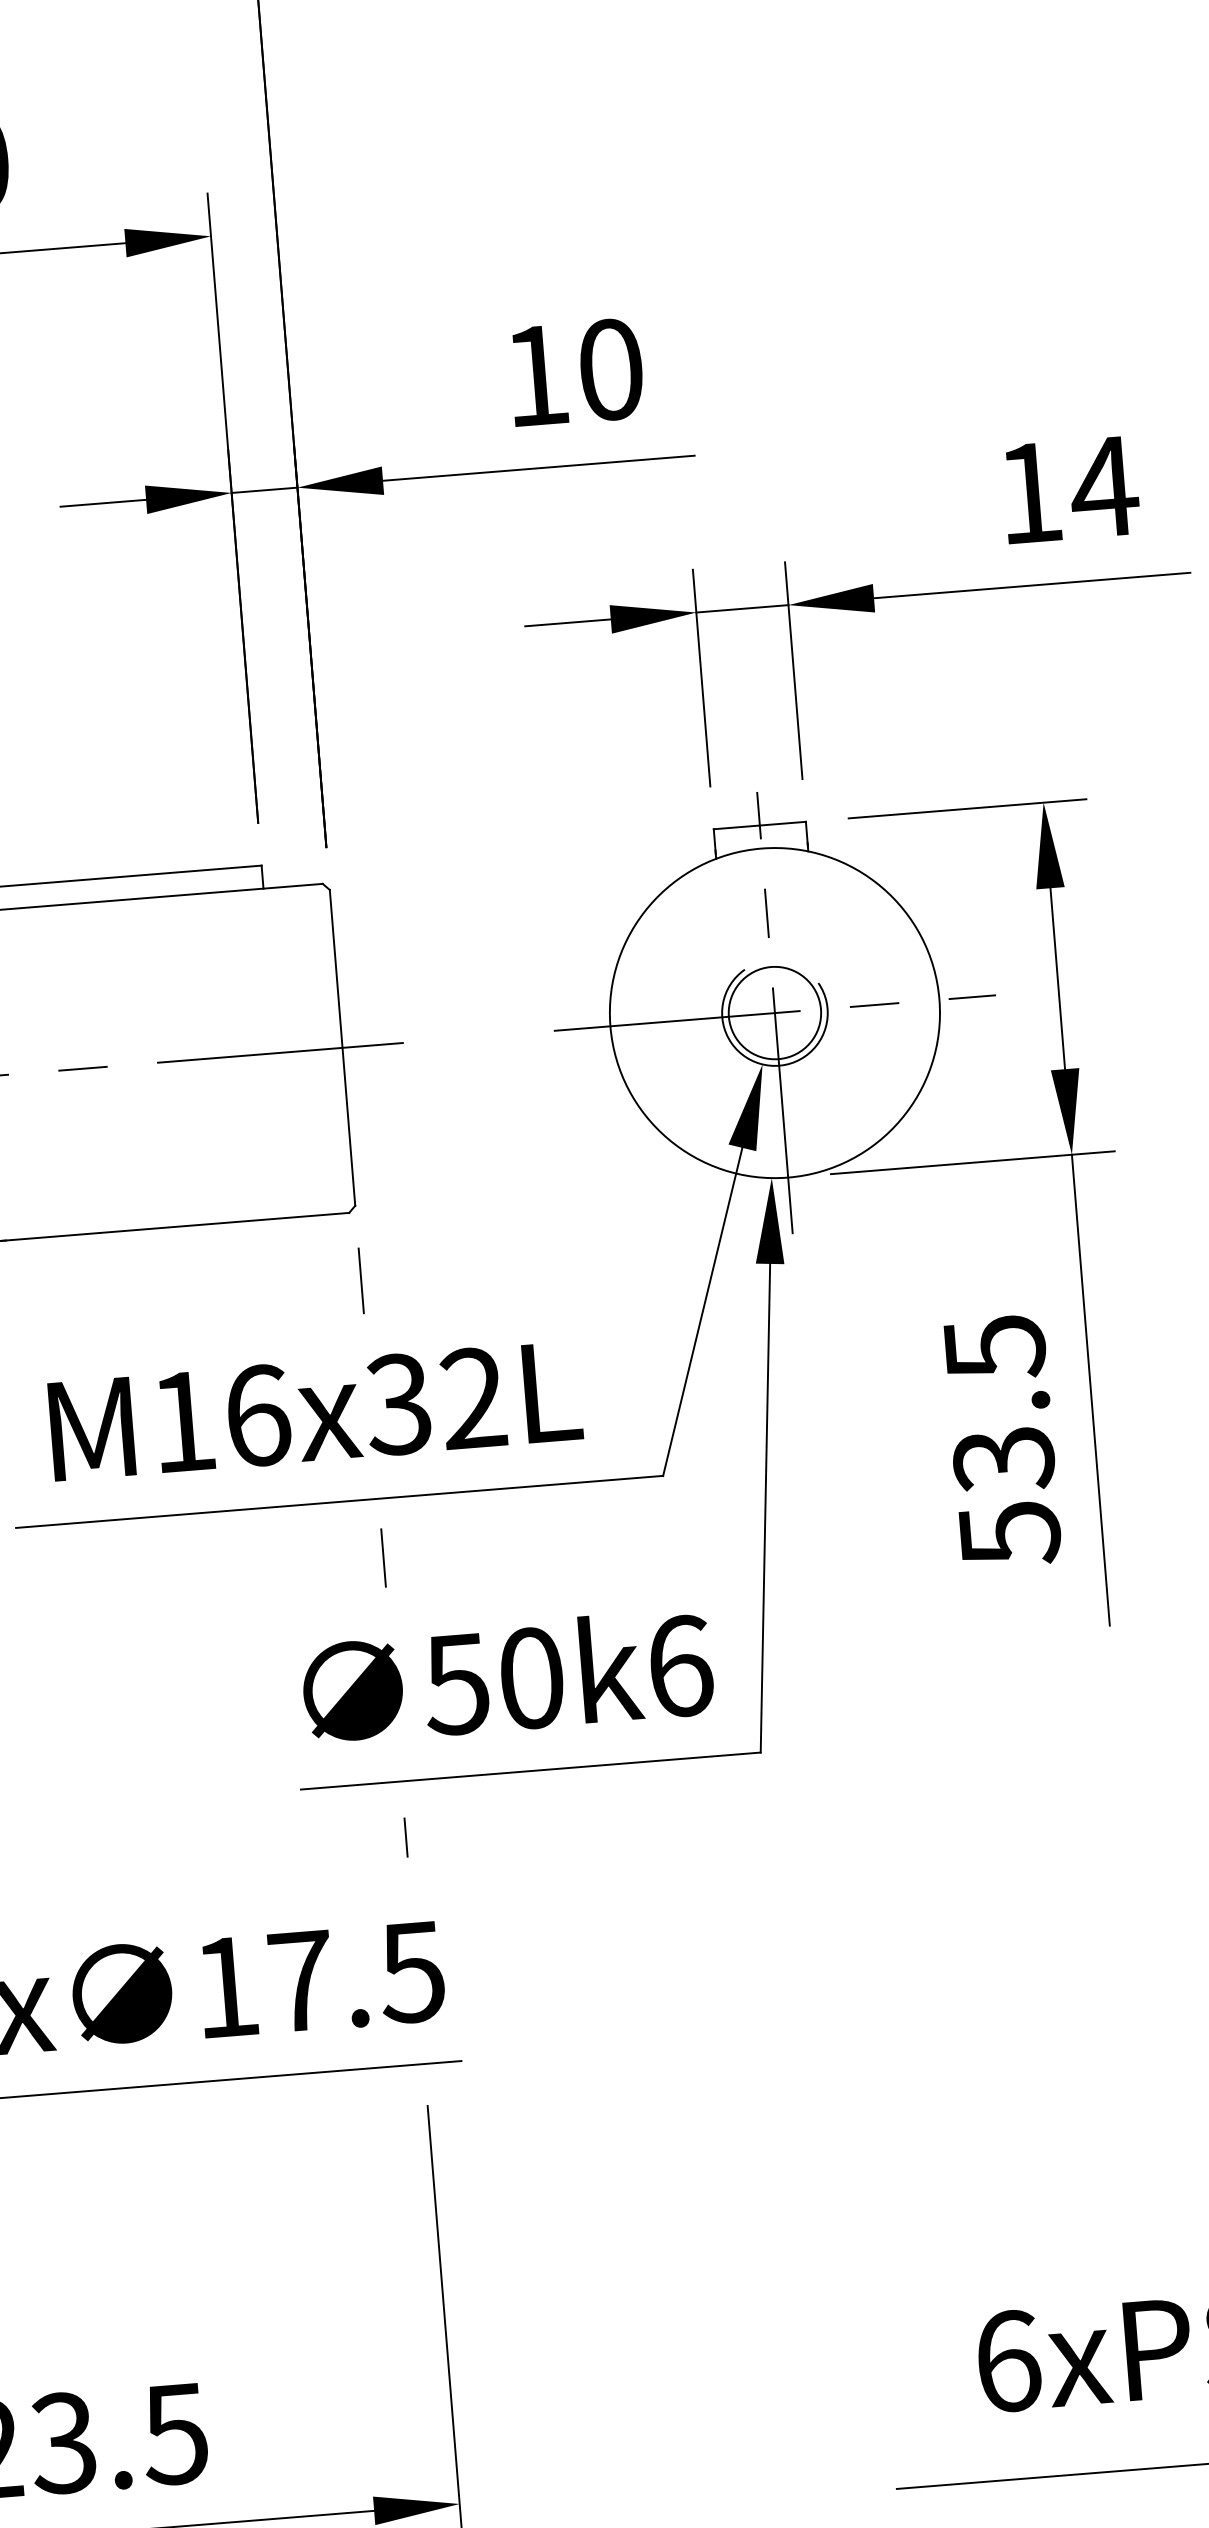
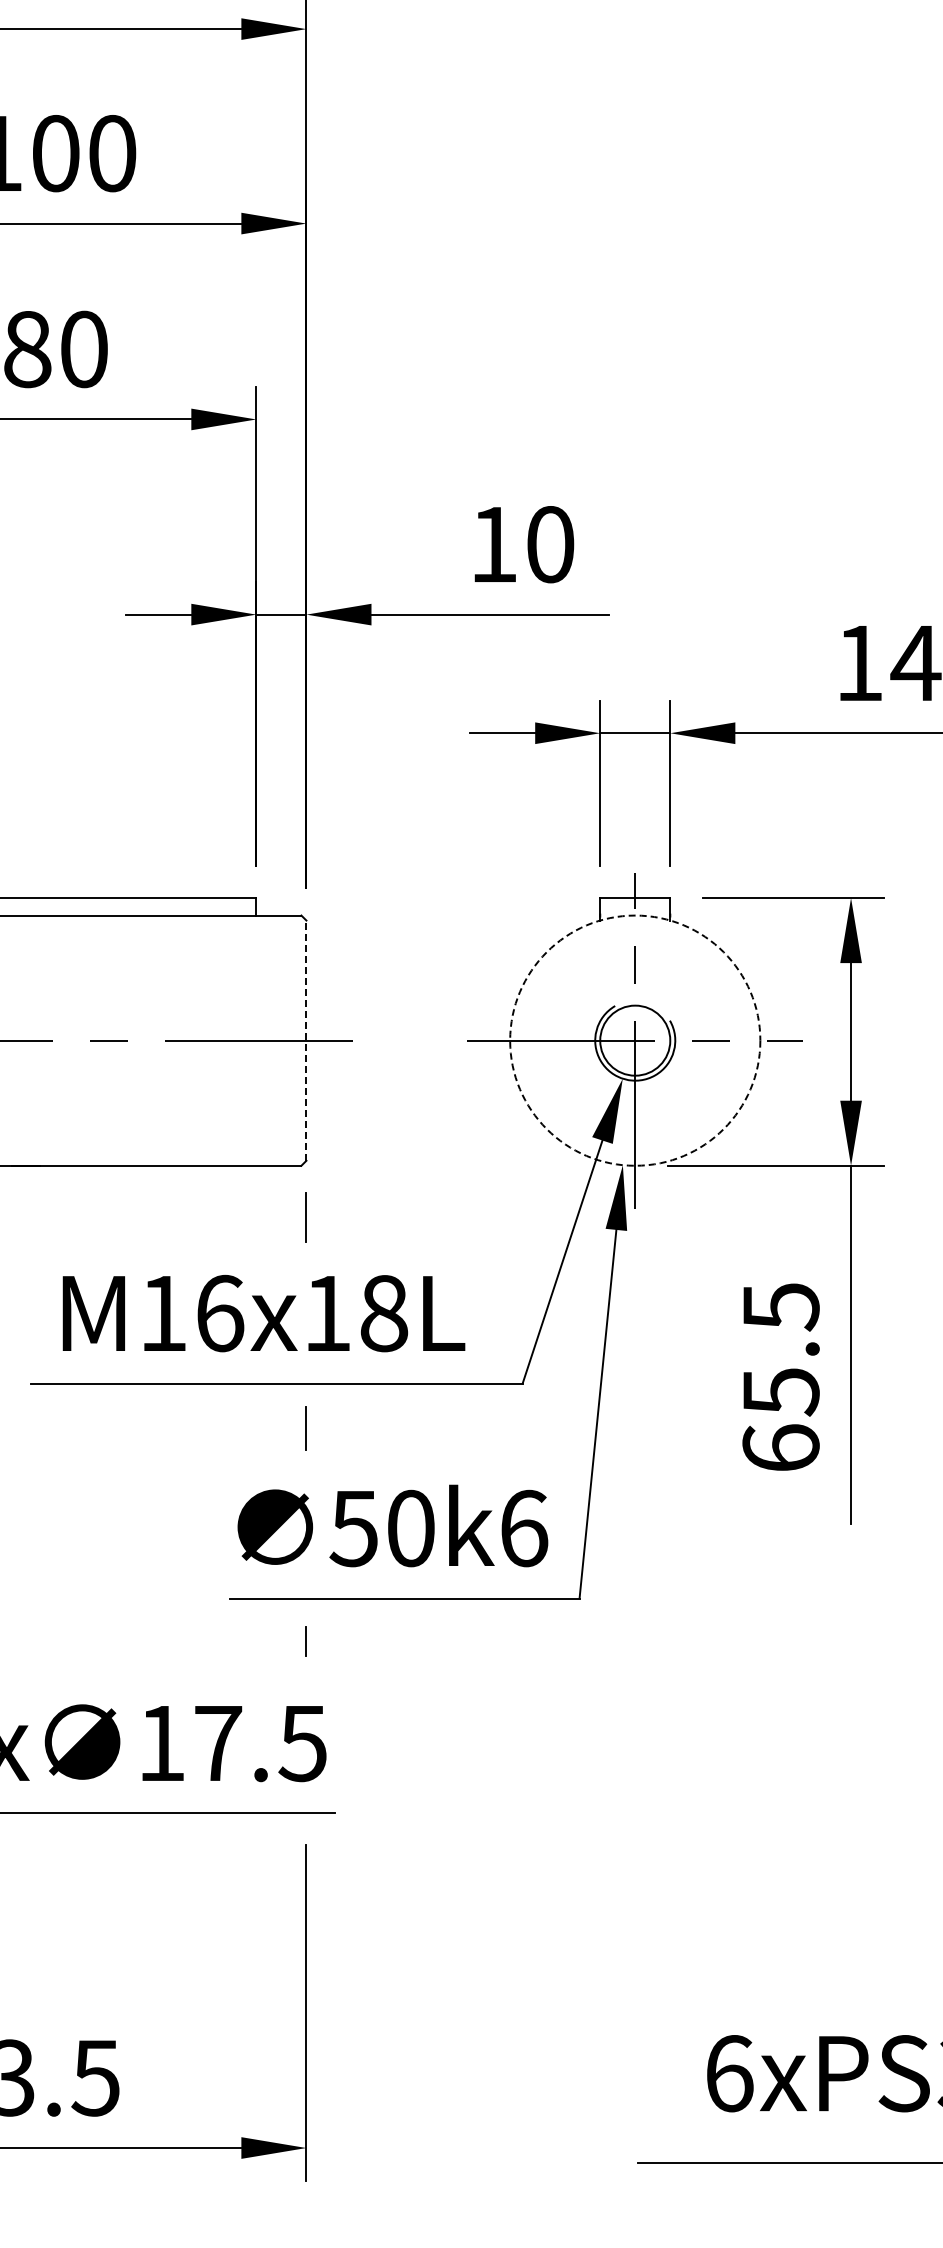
circle: (775, 1012) -> (635, 1040), solid -> dashed
line: (342, 1047) -> (306, 1040), solid -> dashed
text: (435, 1401) -> (355, 1313), M16x32L -> M16x18L
text: (1006, 1497) -> (780, 1420), 53.5 -> 65.5

